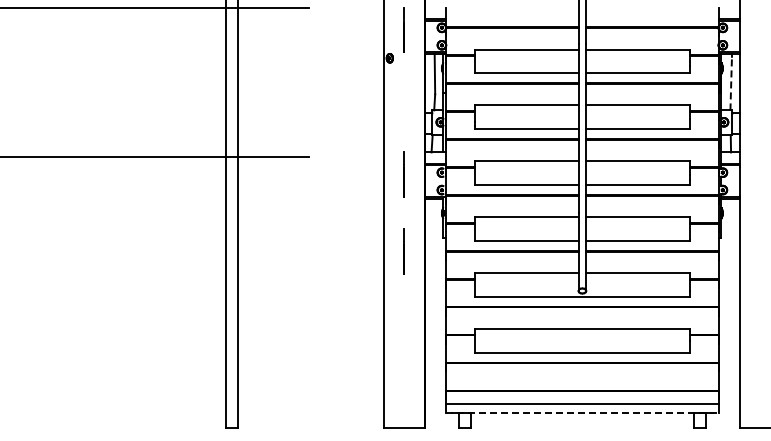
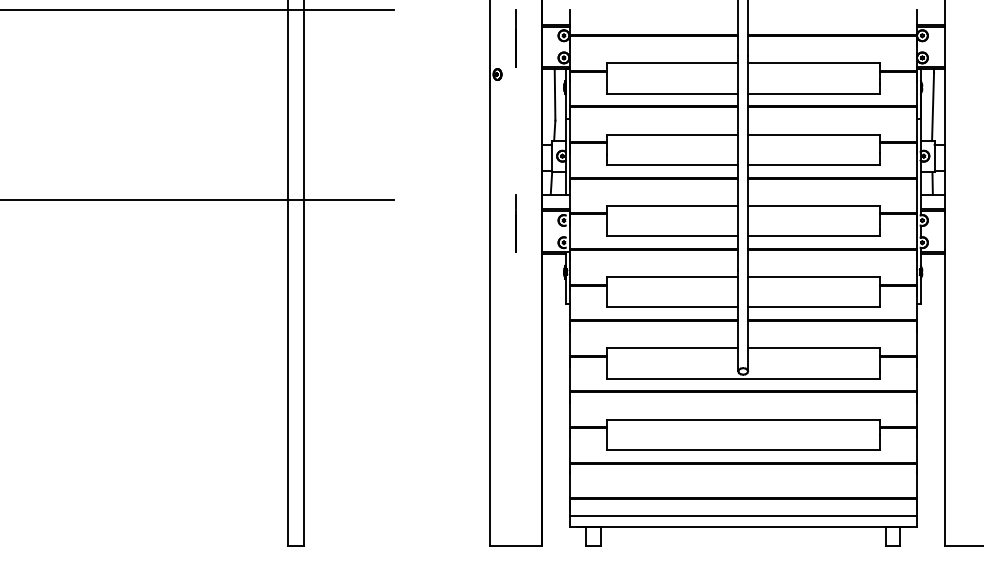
line: (731, 83) -> (933, 106), dashed -> solid
line: (403, 251) -> (514, 321), removed
line: (582, 413) -> (743, 527), dashed -> solid

